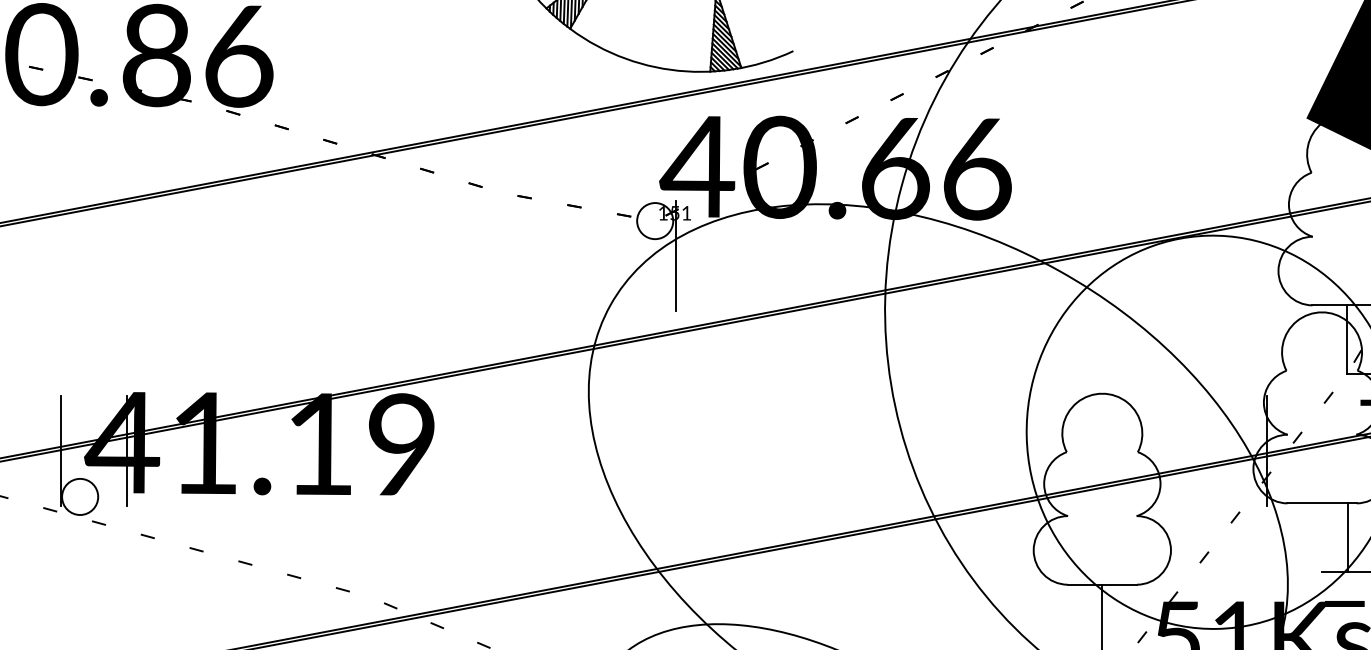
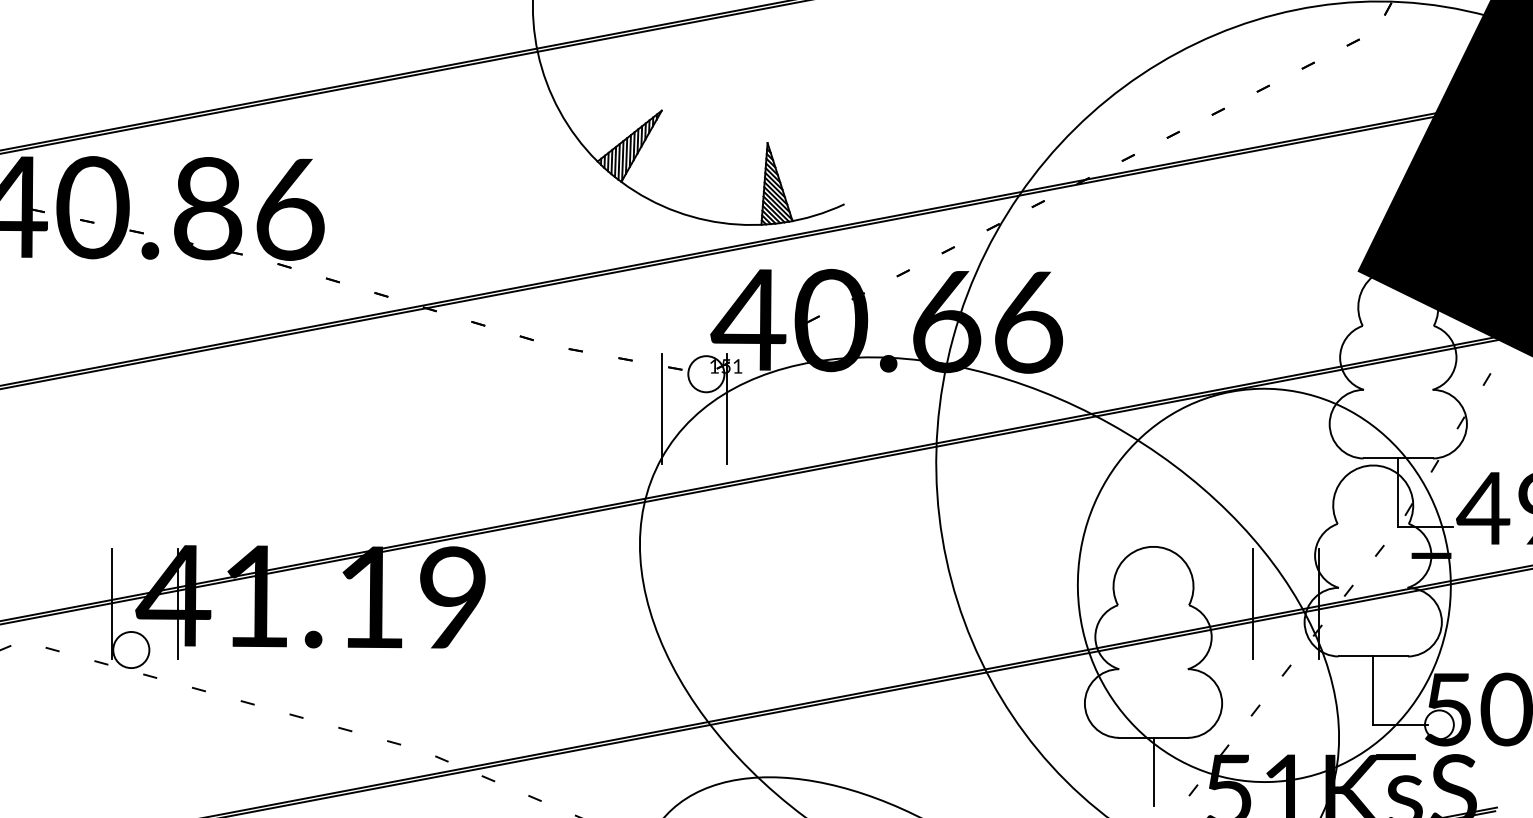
line: (610, 256) -> (661, 409), added
line: (1201, 451) -> (1252, 604), added
line: (1348, 537) -> (1373, 690), moved

